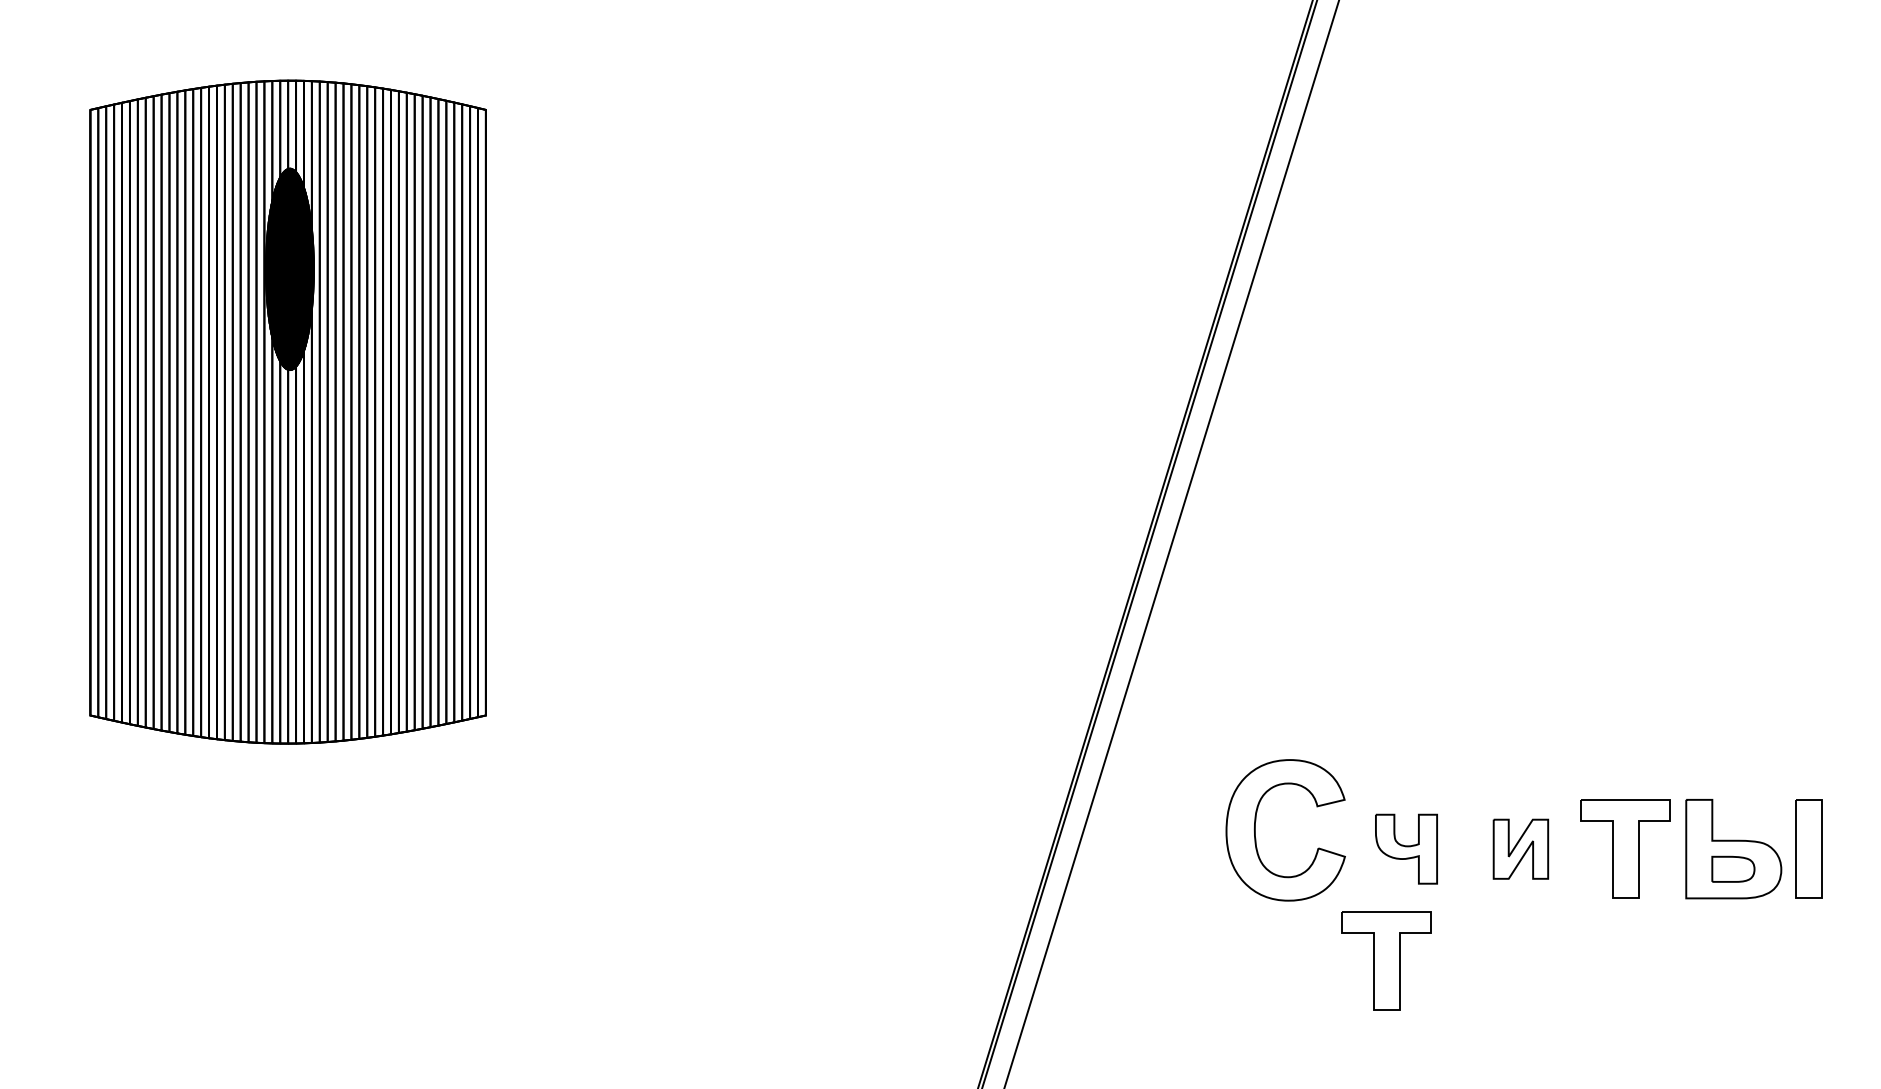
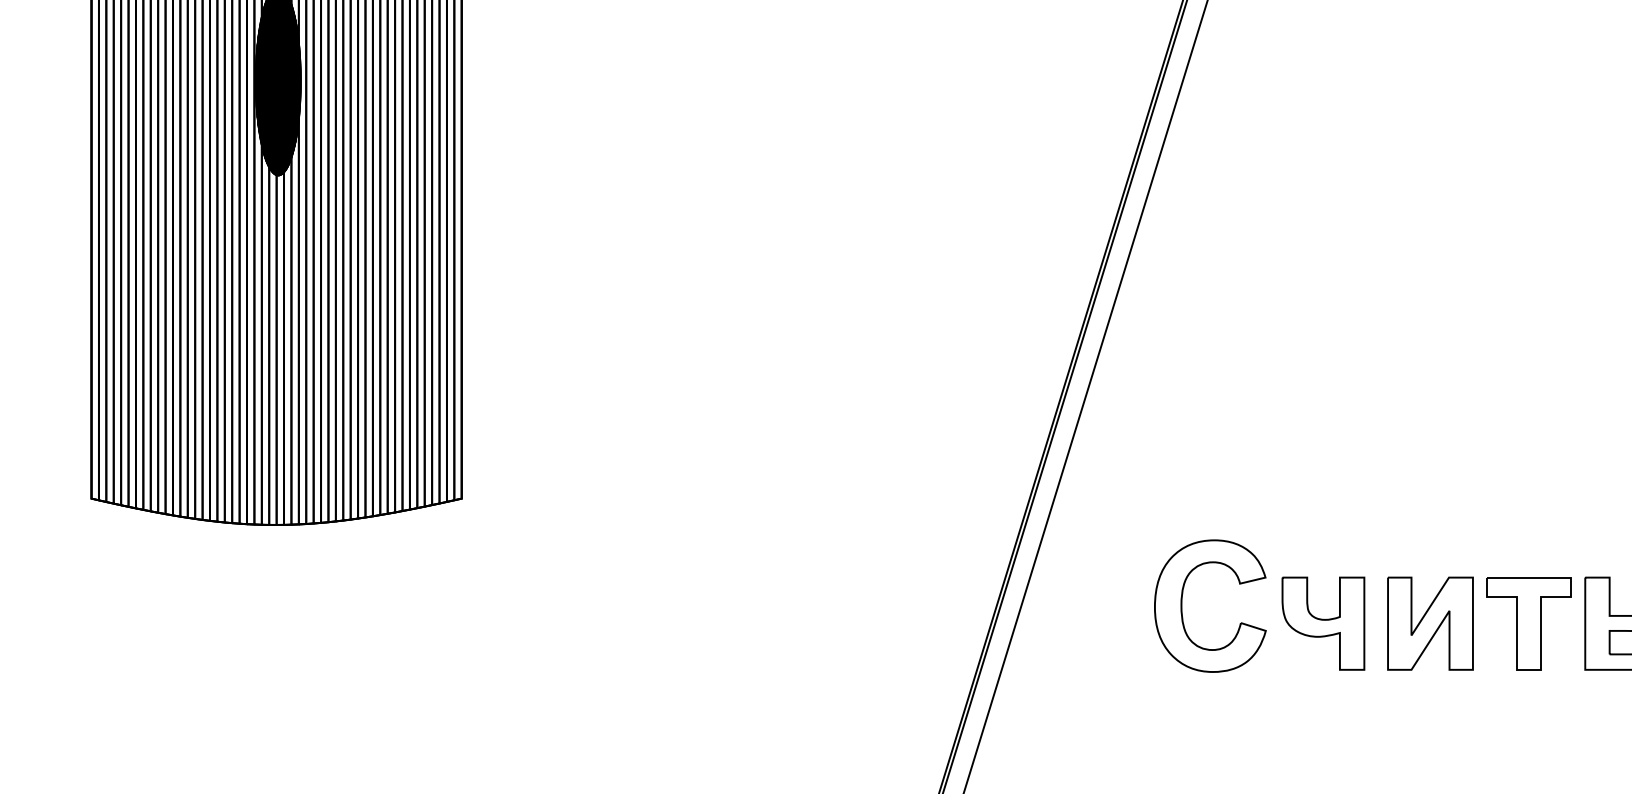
part: (1406, 849) -> (1323, 624), size x1.43
part: (1520, 849) -> (1430, 624), size x1.67
part: (1386, 960) -> (1304, 727), removed

